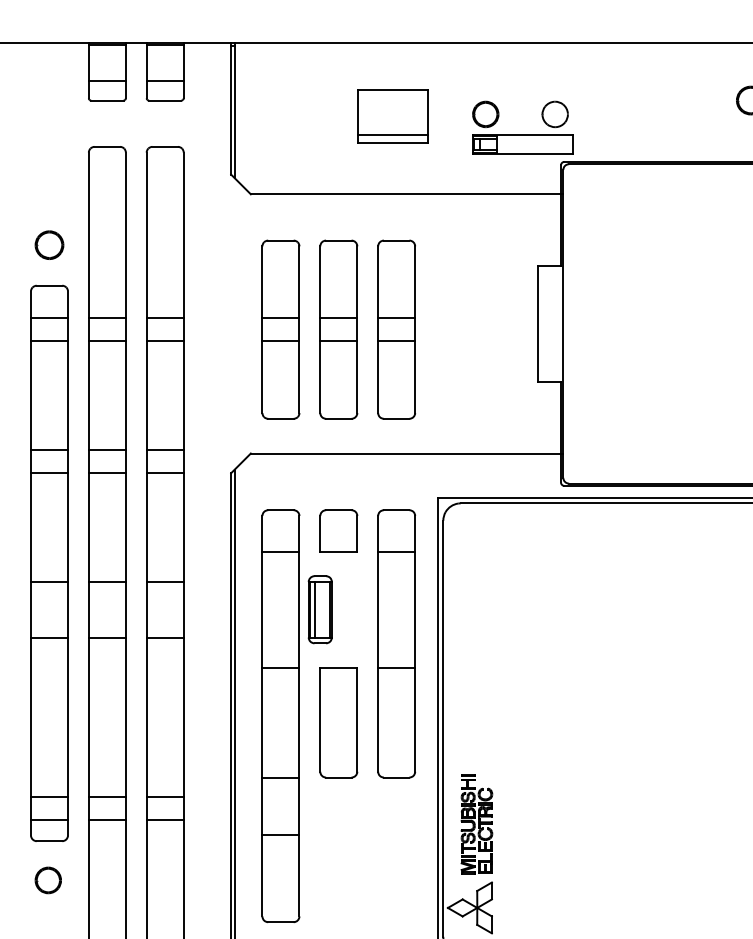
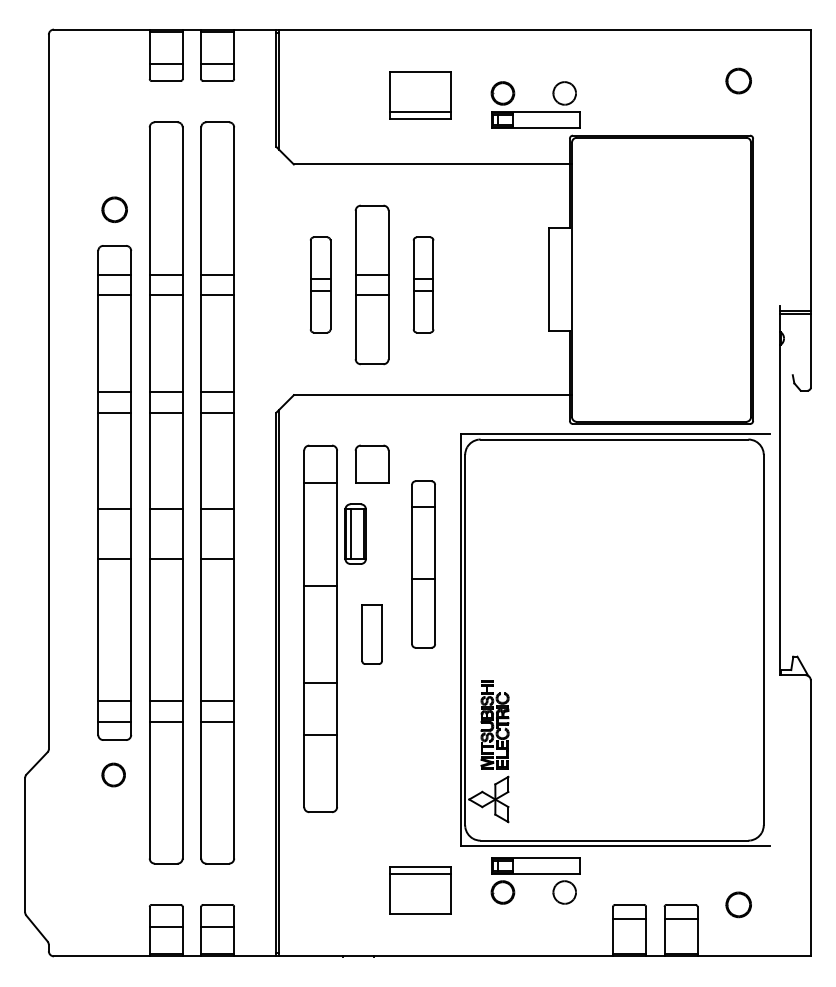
part: (280, 329) -> (320, 284), size x0.6
part: (396, 329) -> (423, 284), size x0.6
part: (396, 643) -> (423, 564), size x0.7
part: (338, 722) -> (371, 634), size x0.6

